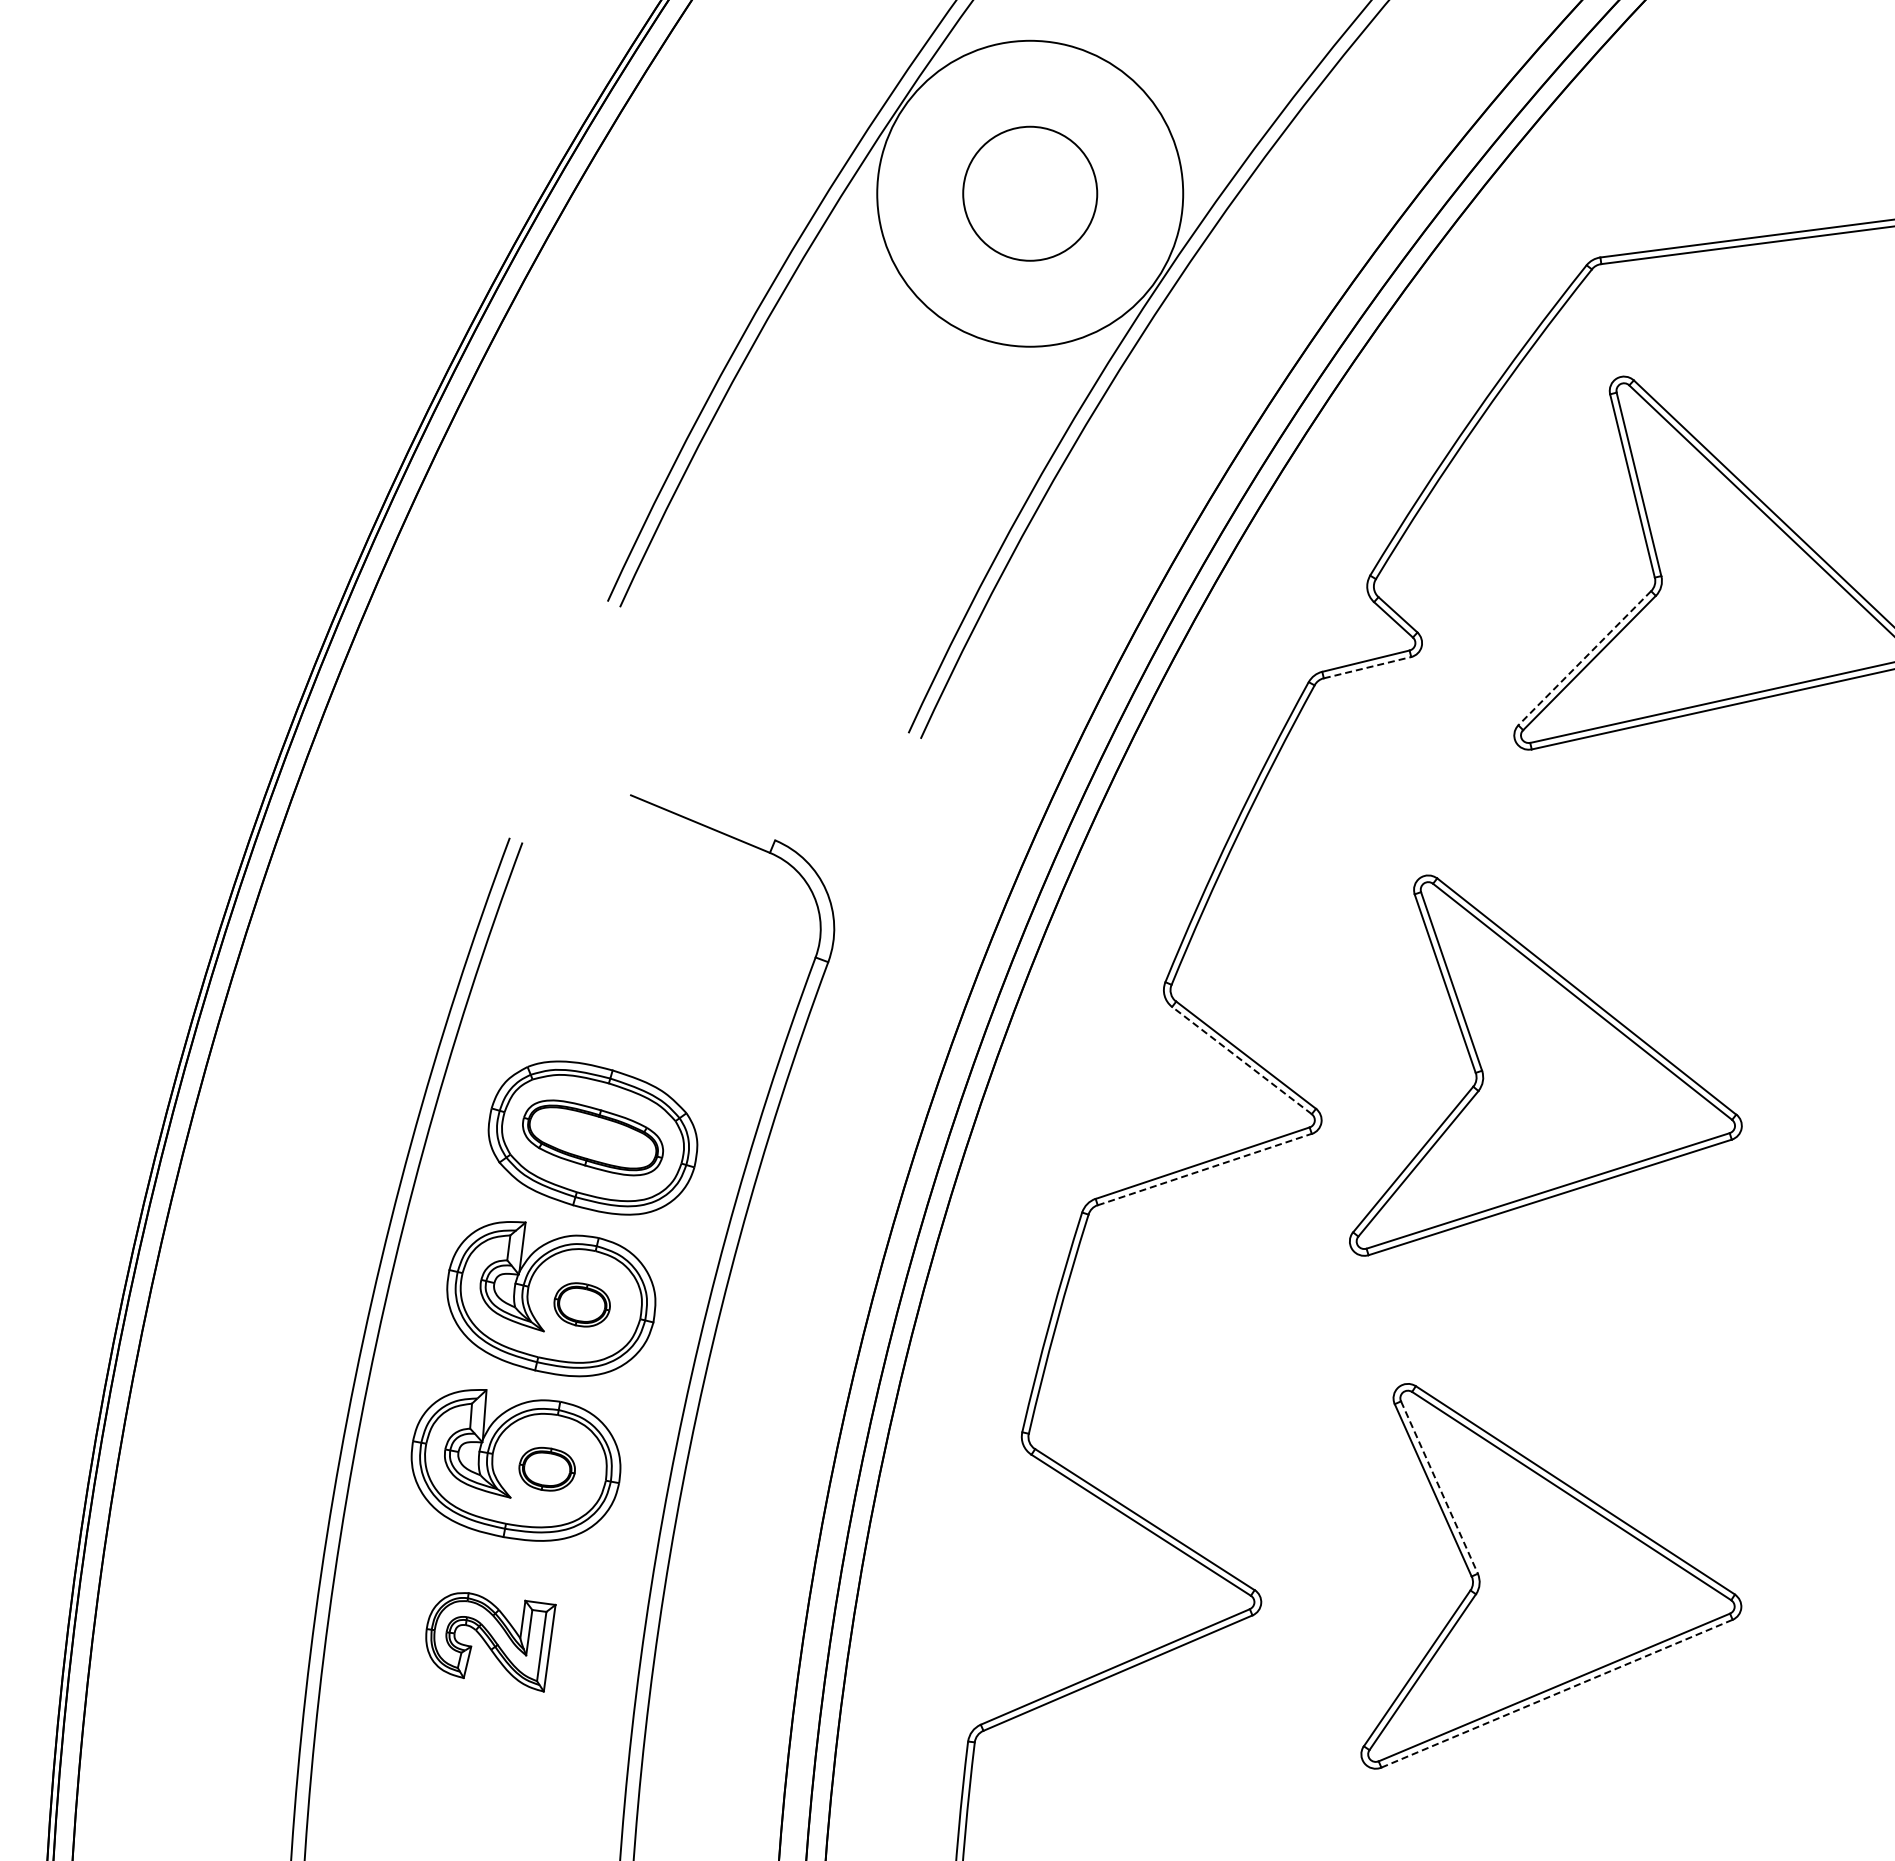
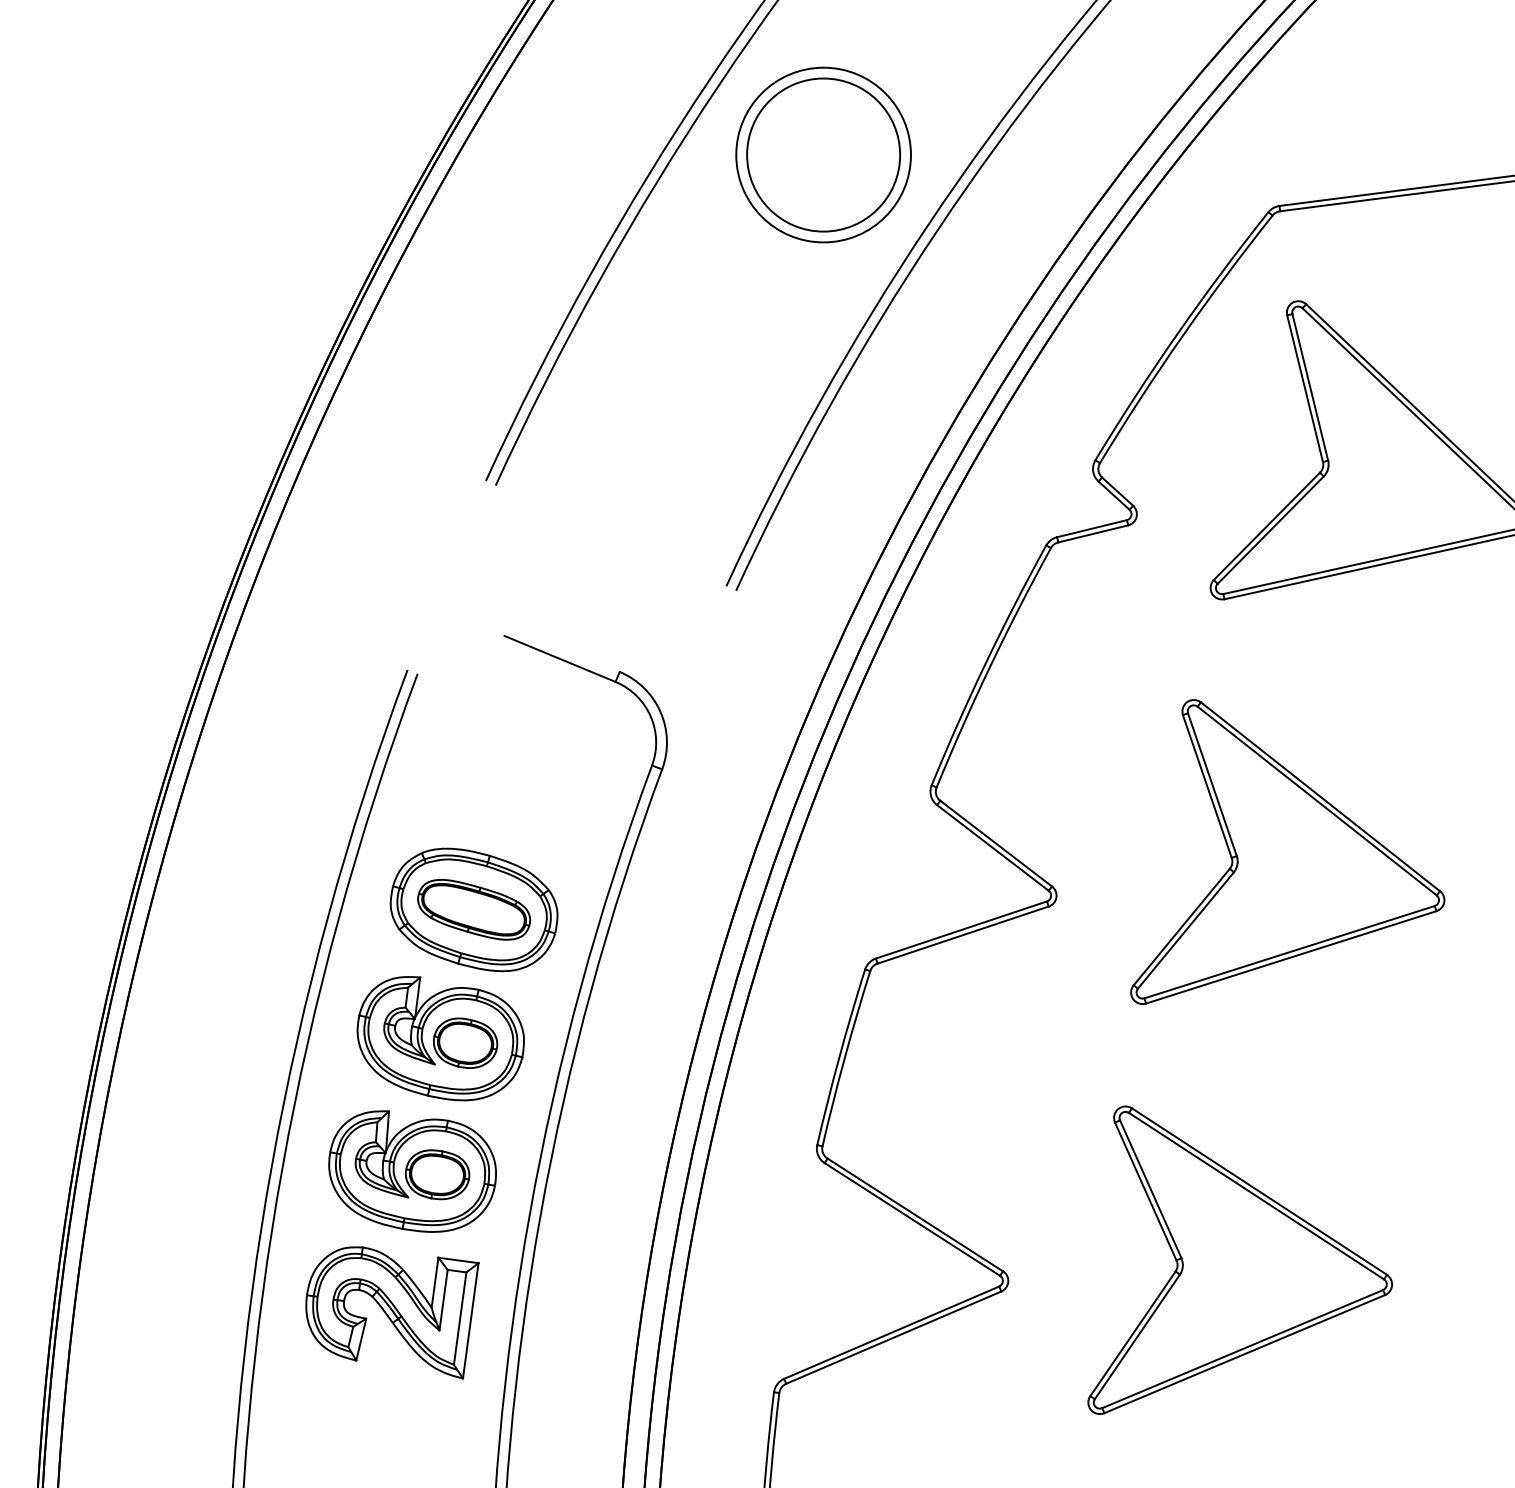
circle: (1029, 193) -> (823, 154), size x0.71
circle: (1029, 193) -> (823, 154), size x1.43
line: (1584, 658) -> (1266, 526), dashed -> solid
line: (1368, 667) -> (1094, 533), dashed -> solid
line: (1241, 1060) -> (992, 847), dashed -> solid
part: (1545, 1065) -> (1287, 851), moved
line: (1204, 1169) -> (962, 935), dashed -> solid
part: (581, 1304) -> (464, 1042), size x1.43
part: (546, 1468) -> (436, 1174), size x1.43
line: (1439, 1488) -> (1150, 1190), dashed -> solid
part: (490, 1642) -> (392, 1313), size x1.67
line: (1557, 1693) -> (1245, 1353), dashed -> solid

